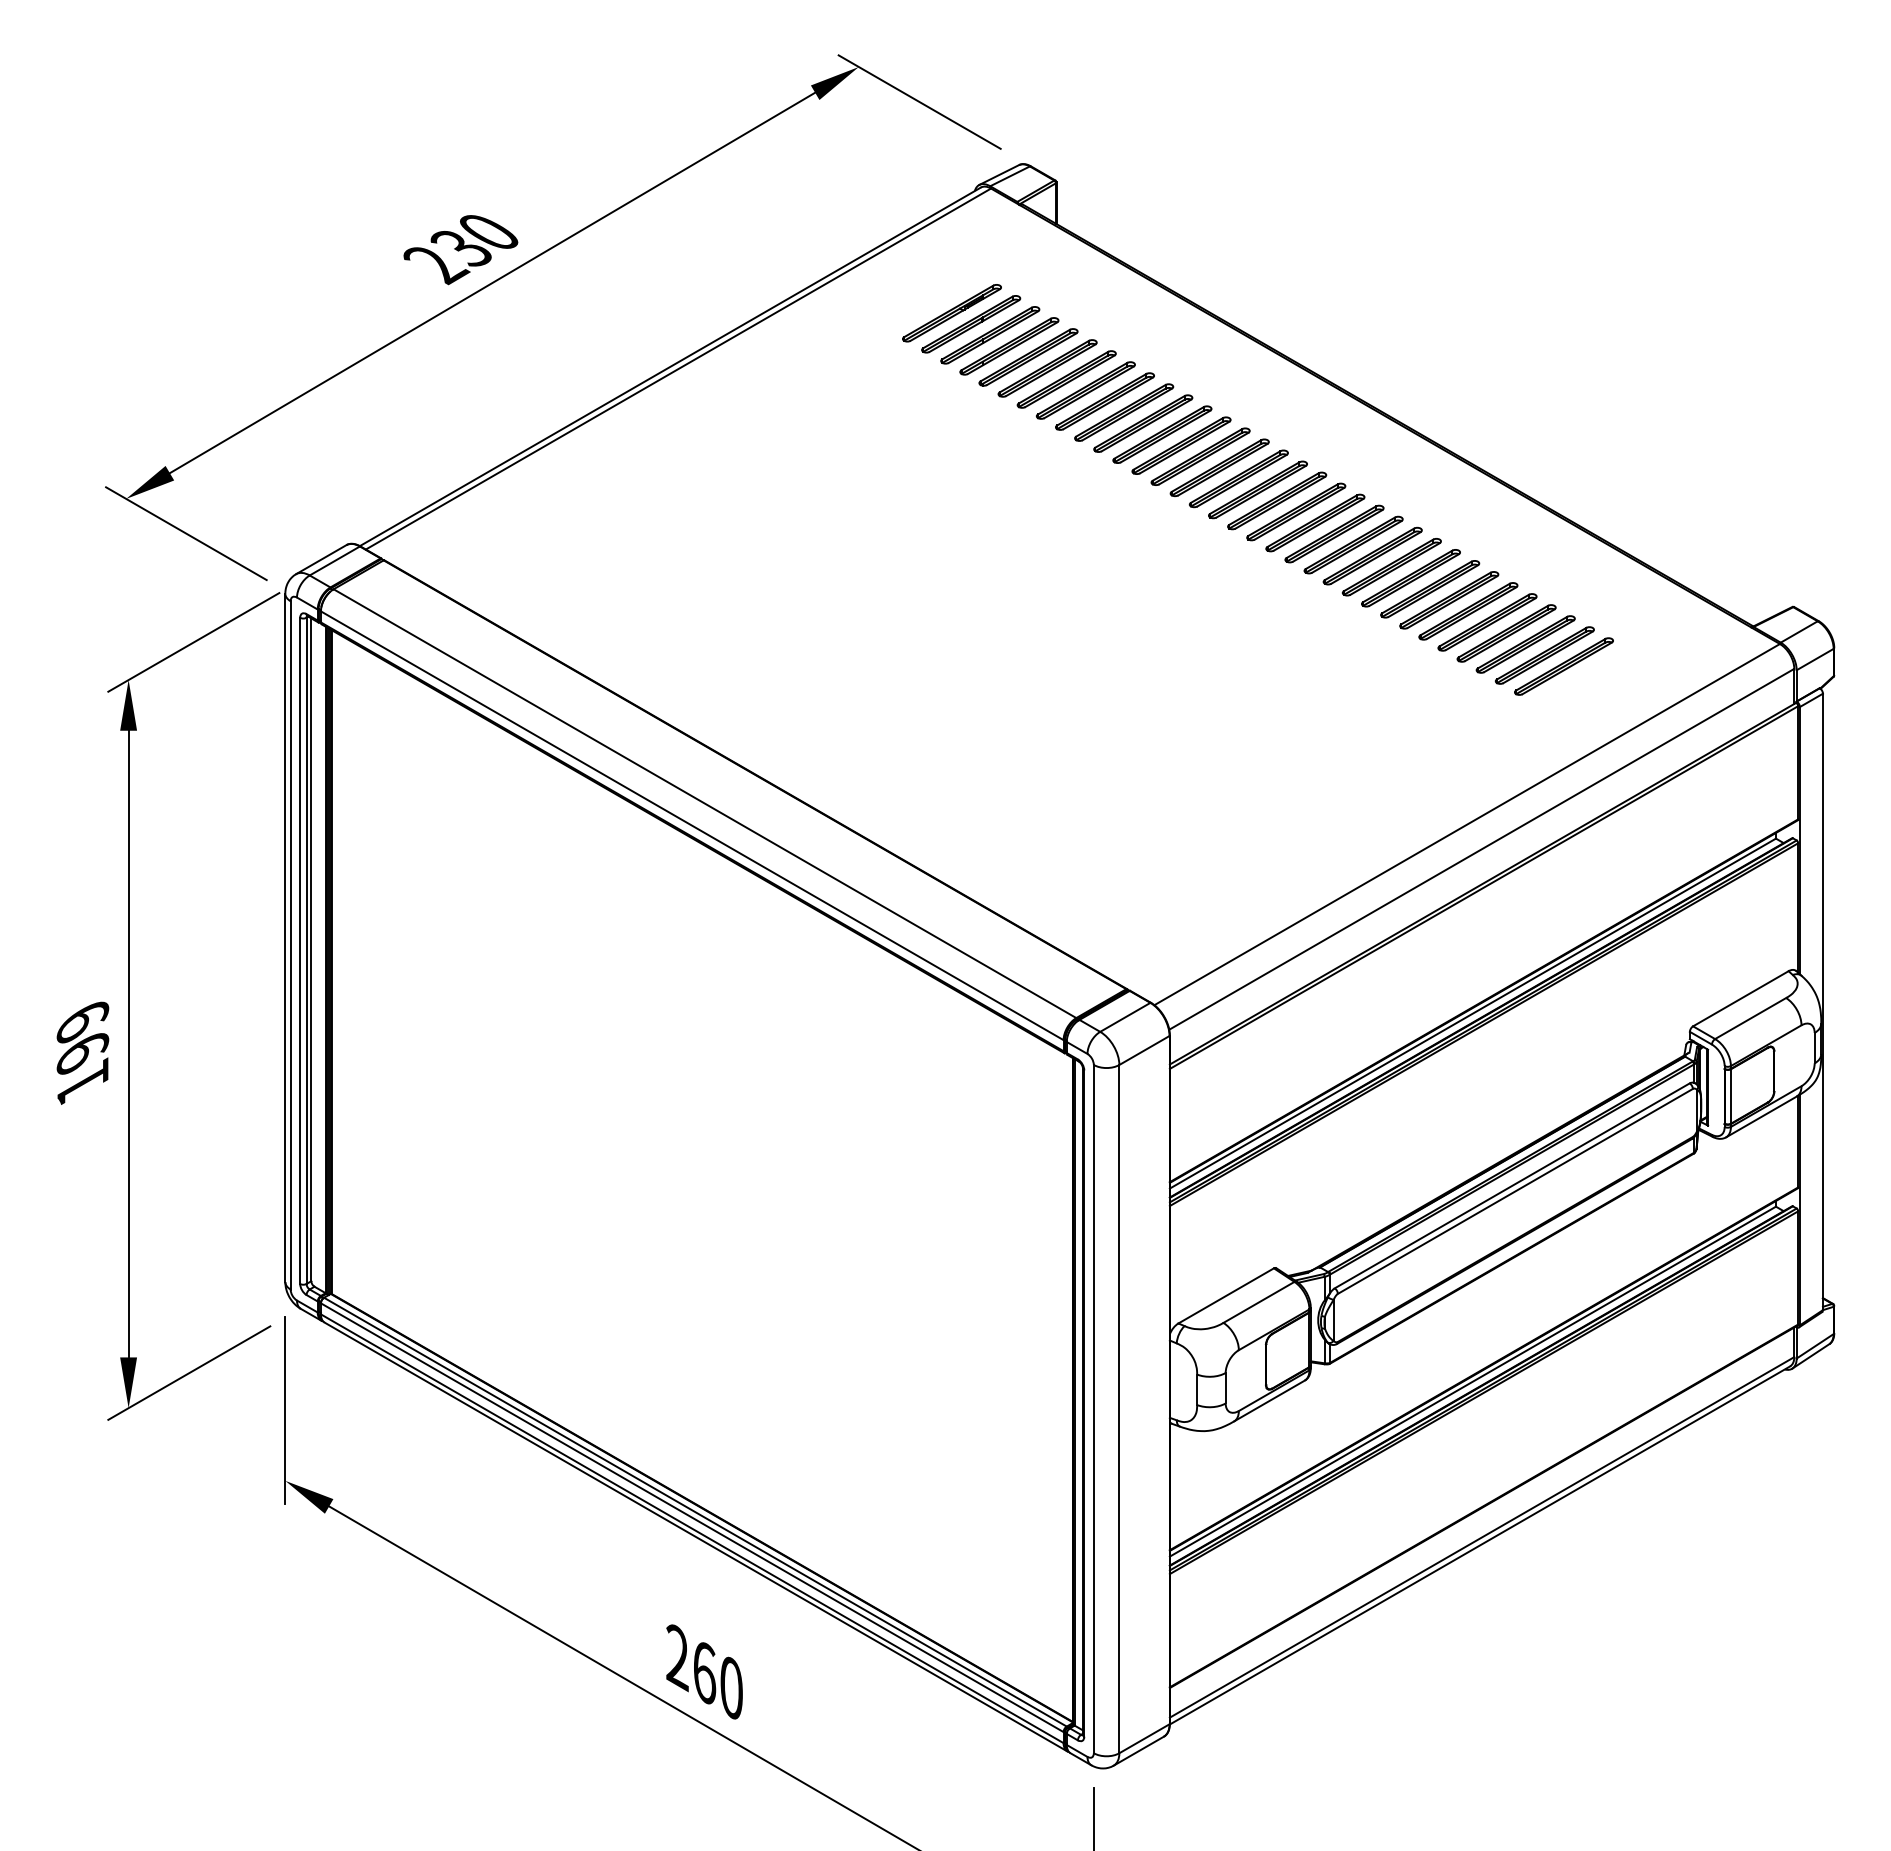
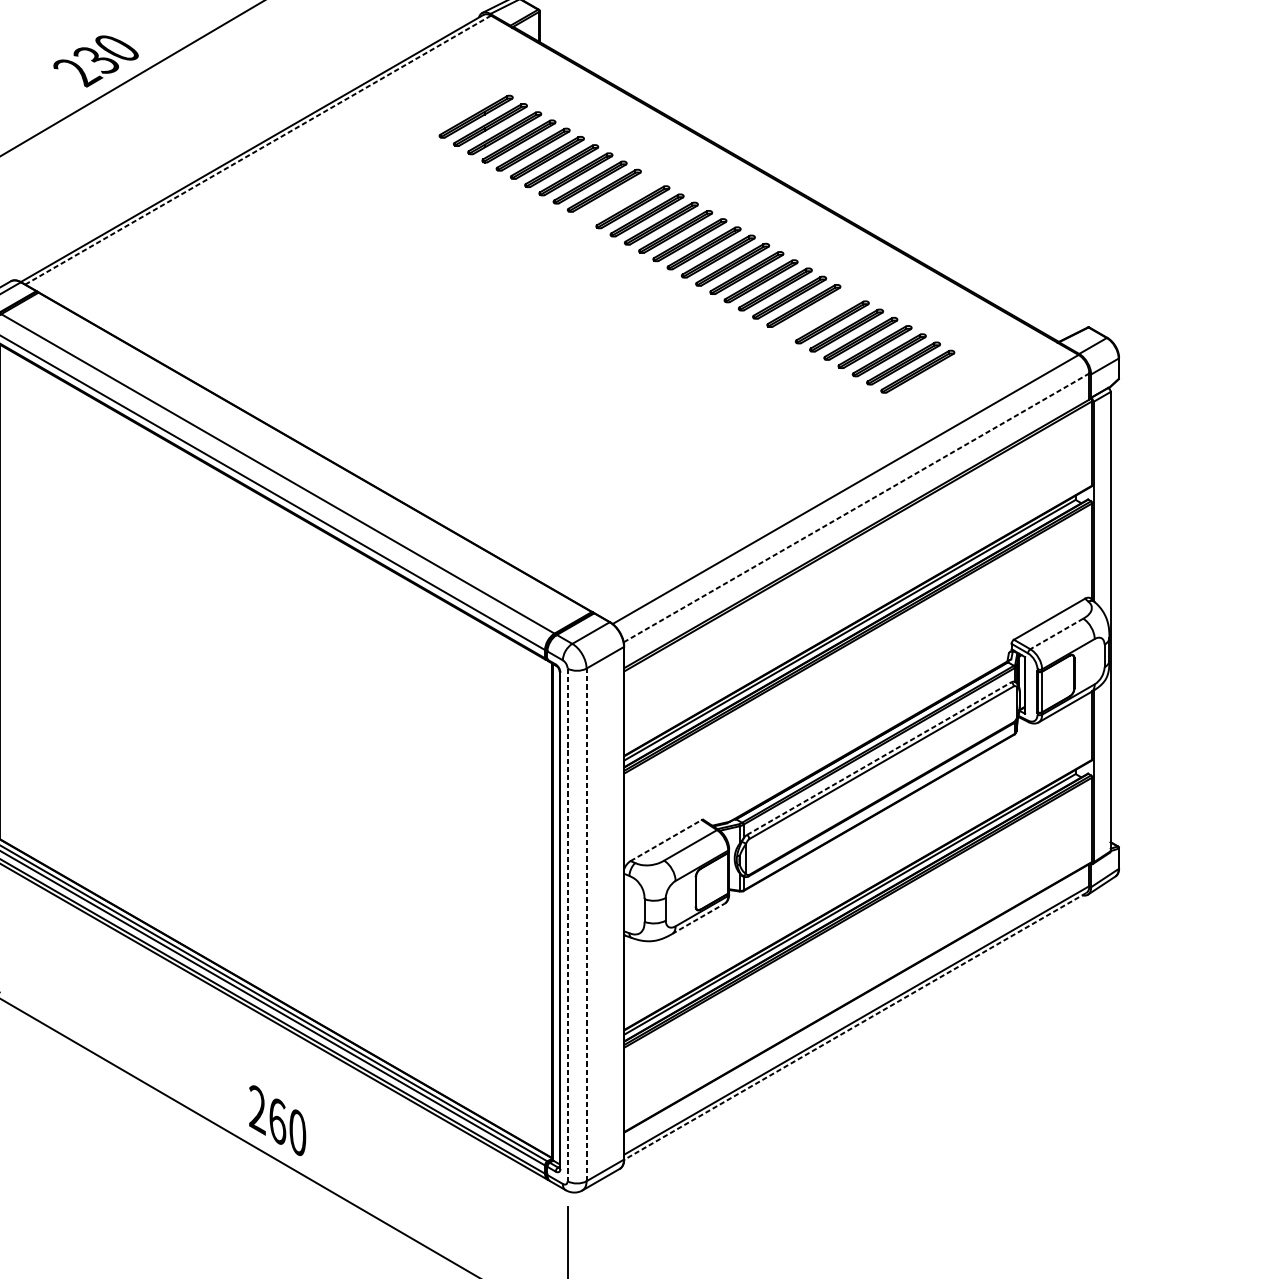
part: (951, 313) -> (461, 108), removed
line: (678, 369) -> (258, 150), solid -> dashed
part: (1162, 434) -> (618, 198), removed
part: (1430, 589) -> (818, 314), removed
line: (1481, 849) -> (856, 508), solid -> dashed
line: (1750, 1018) -> (1056, 633), solid -> dashed
line: (1512, 1185) -> (879, 758), solid -> dashed
line: (1226, 1295) -> (666, 840), solid -> dashed
line: (1269, 1400) -> (698, 918), solid -> dashed
line: (1119, 1408) -> (586, 924), solid -> dashed
line: (1093, 1409) -> (567, 925), solid -> dashed
line: (1479, 1545) -> (854, 1026), solid -> dashed

